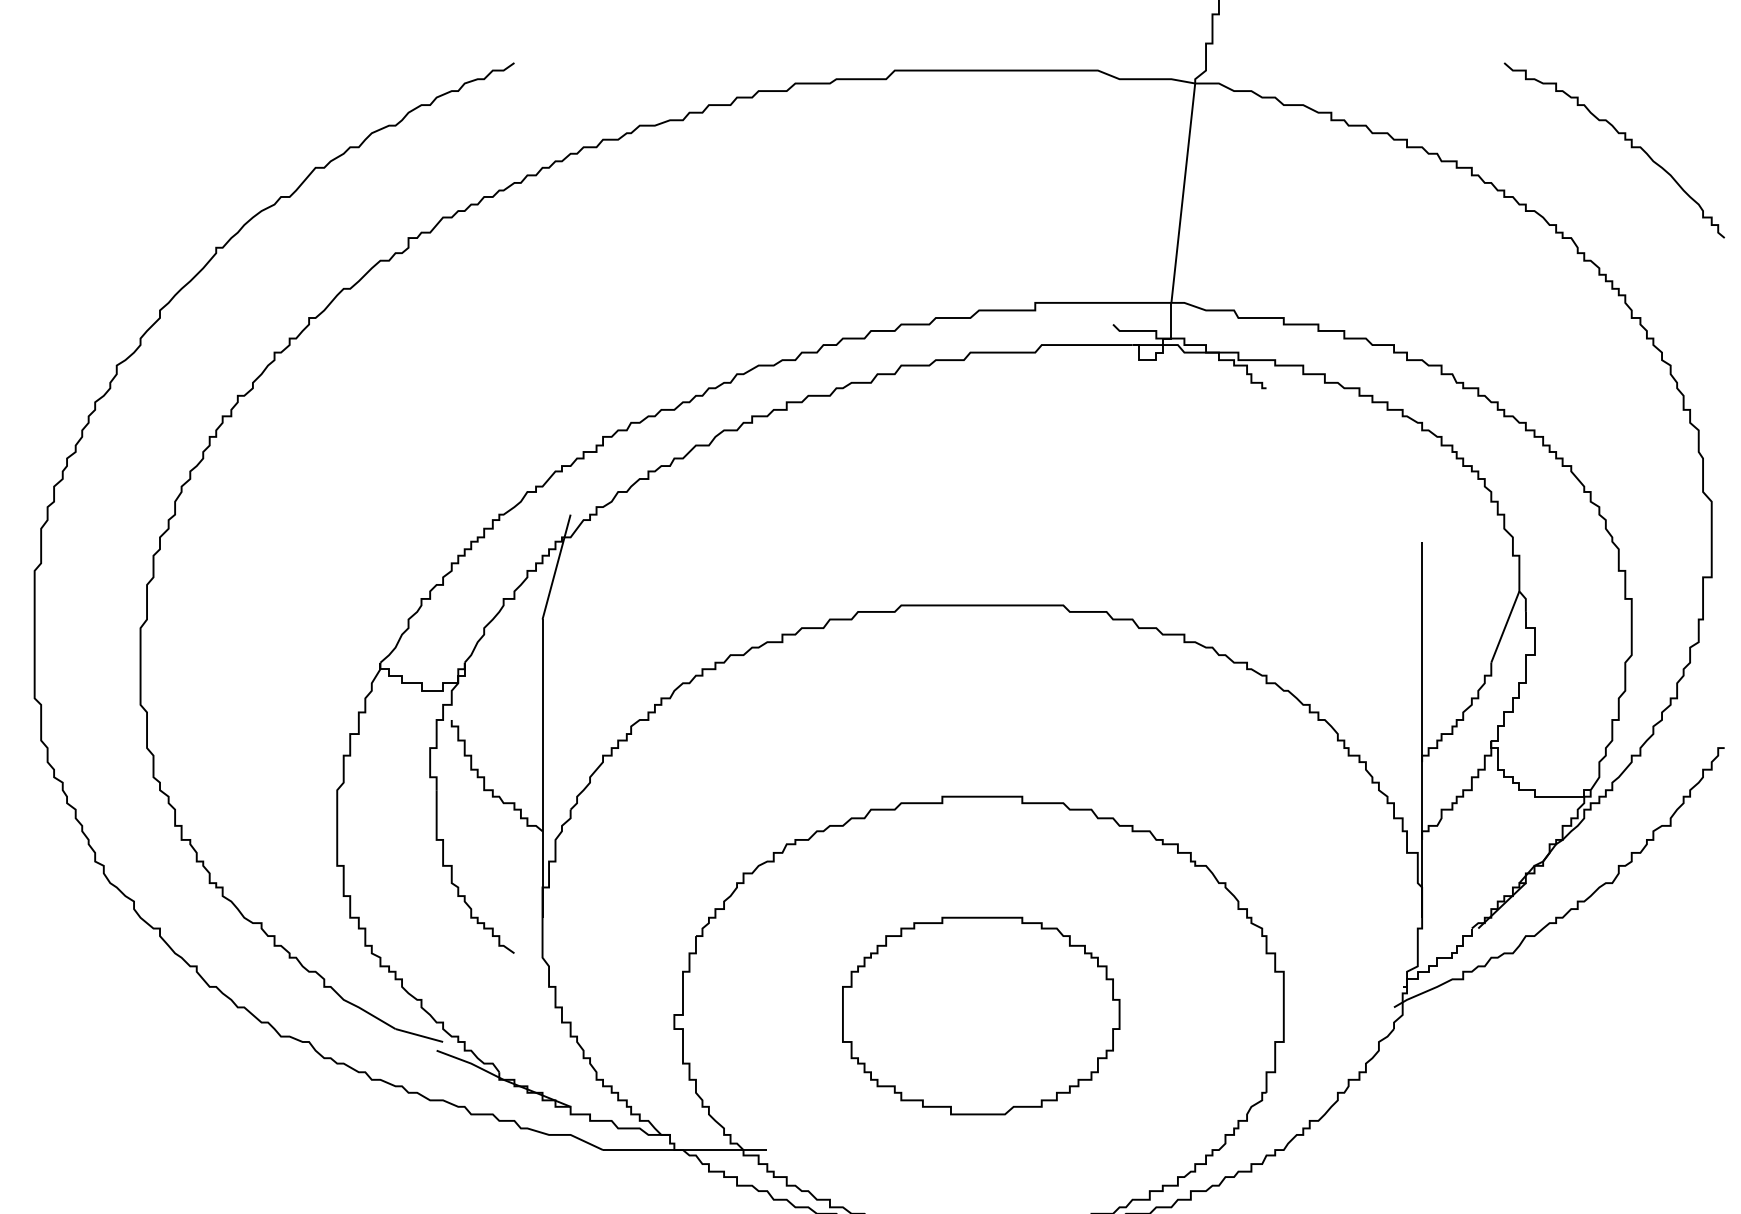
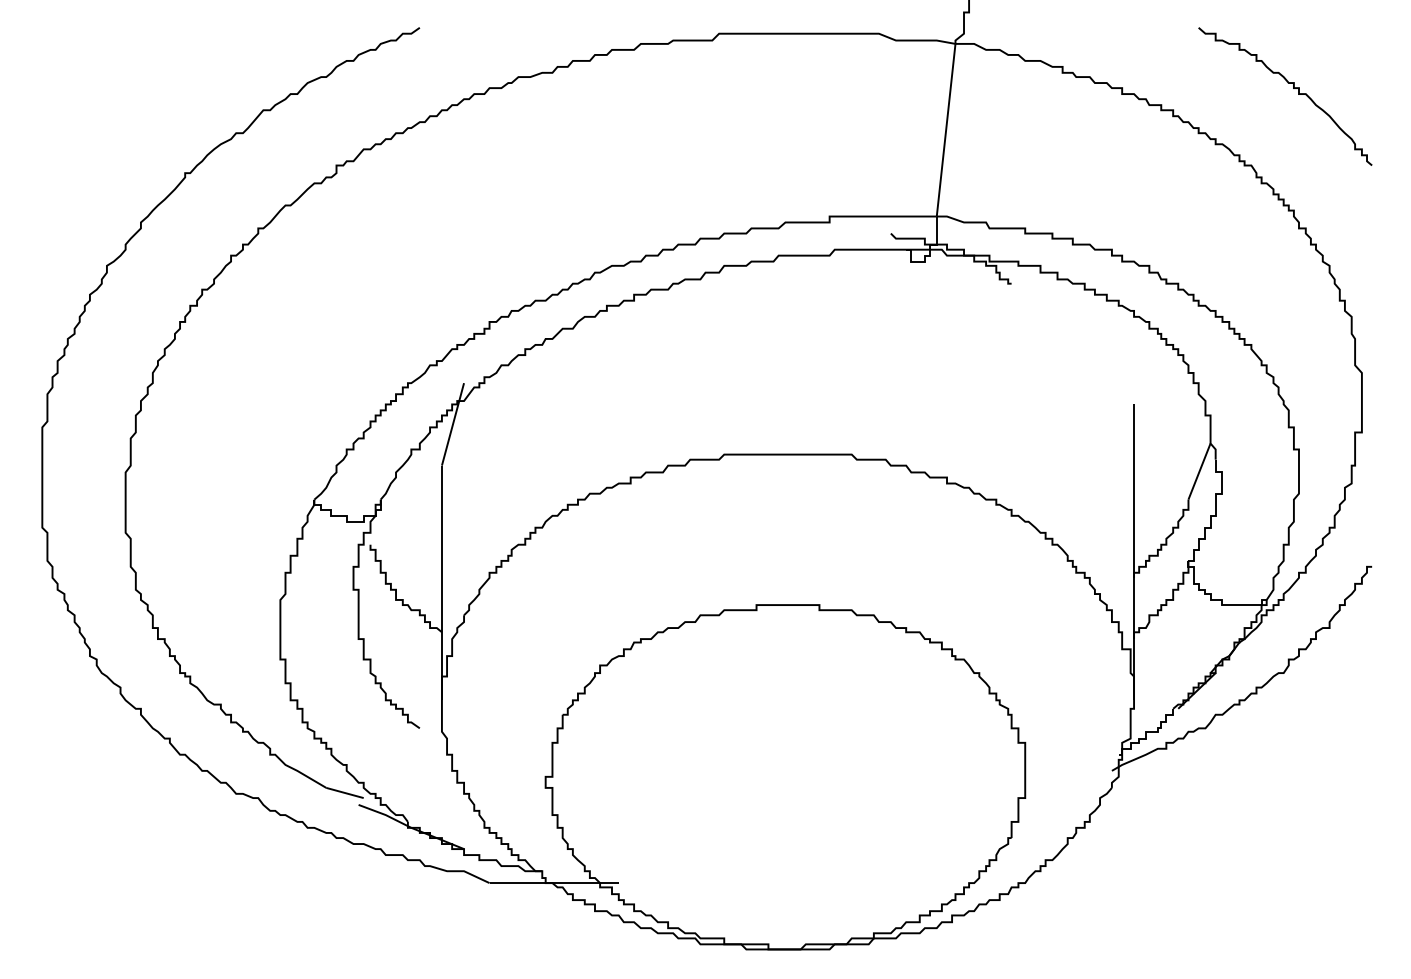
part: (980, 1015) -> (786, 777), removed

